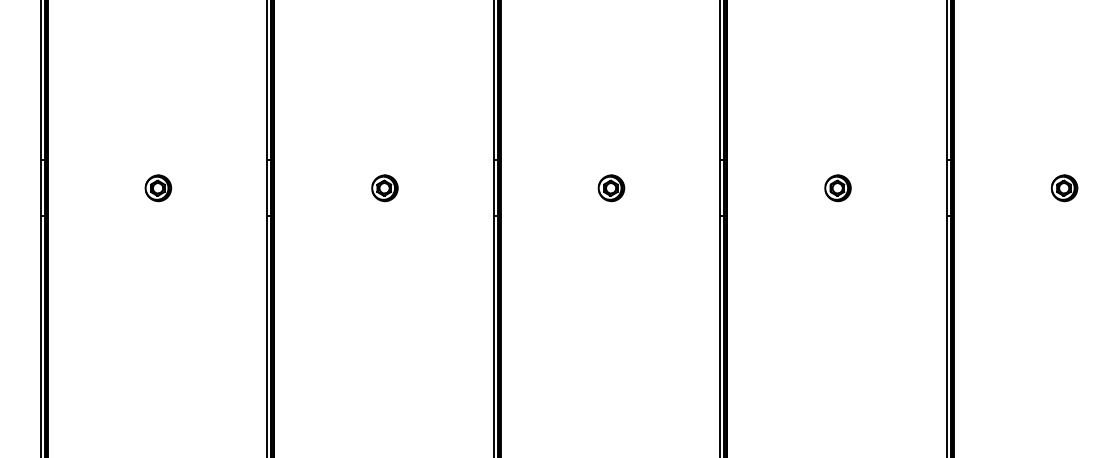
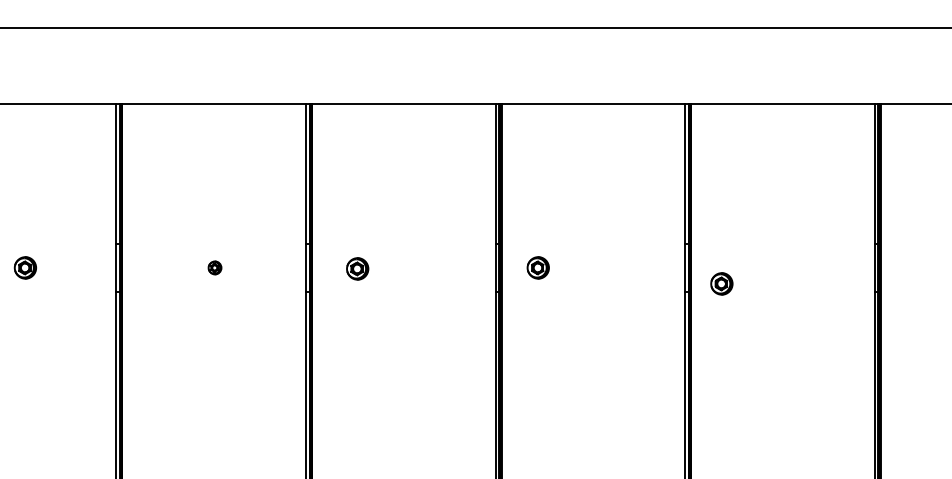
part: (157, 187) -> (214, 267), size x0.6
part: (384, 187) -> (357, 268), moved
part: (610, 187) -> (537, 267), moved
part: (837, 187) -> (721, 283), moved

